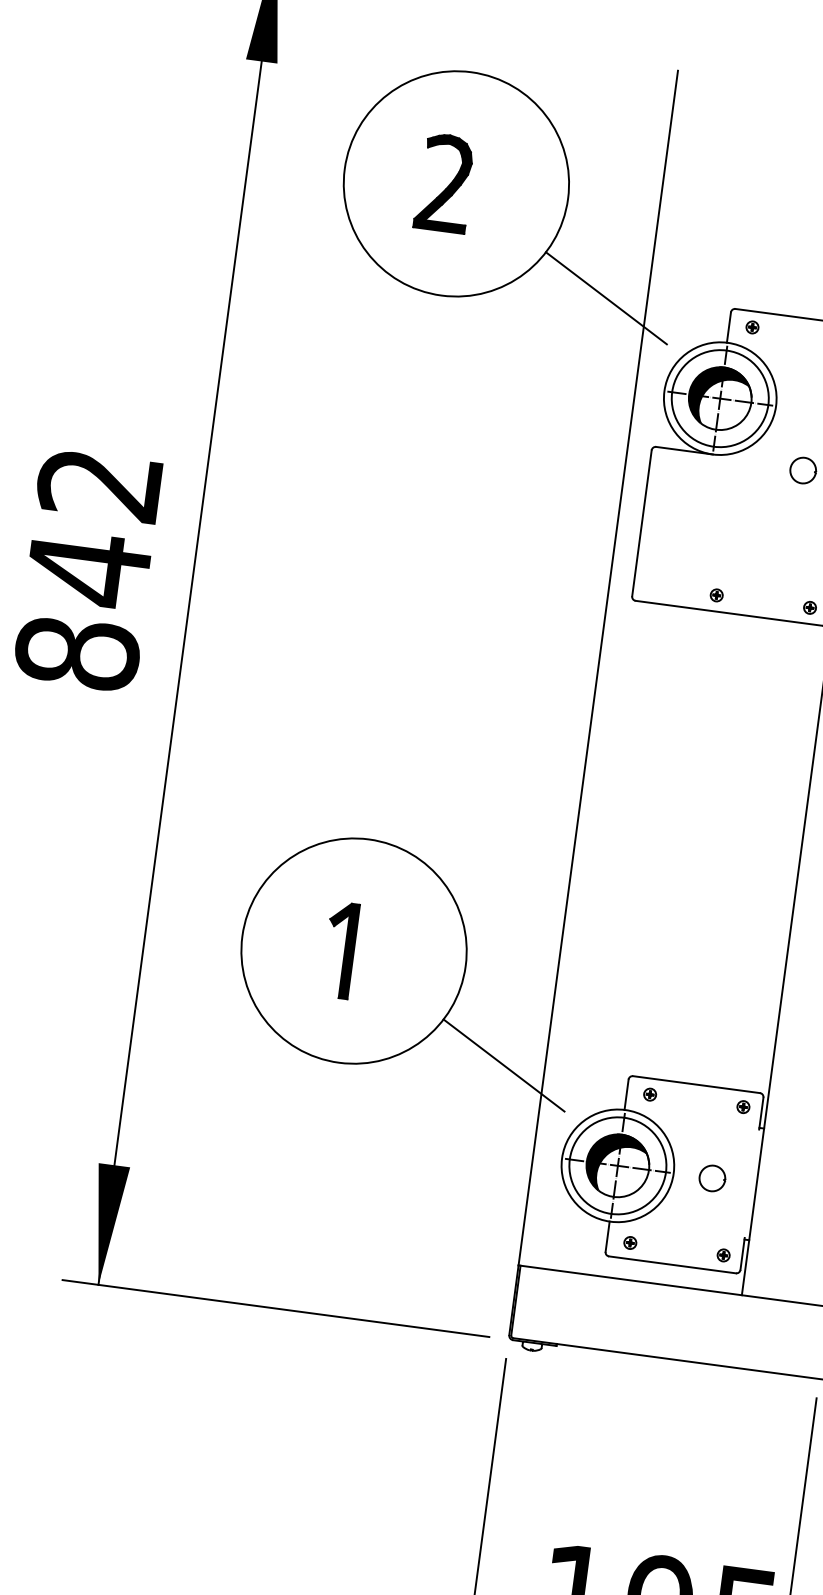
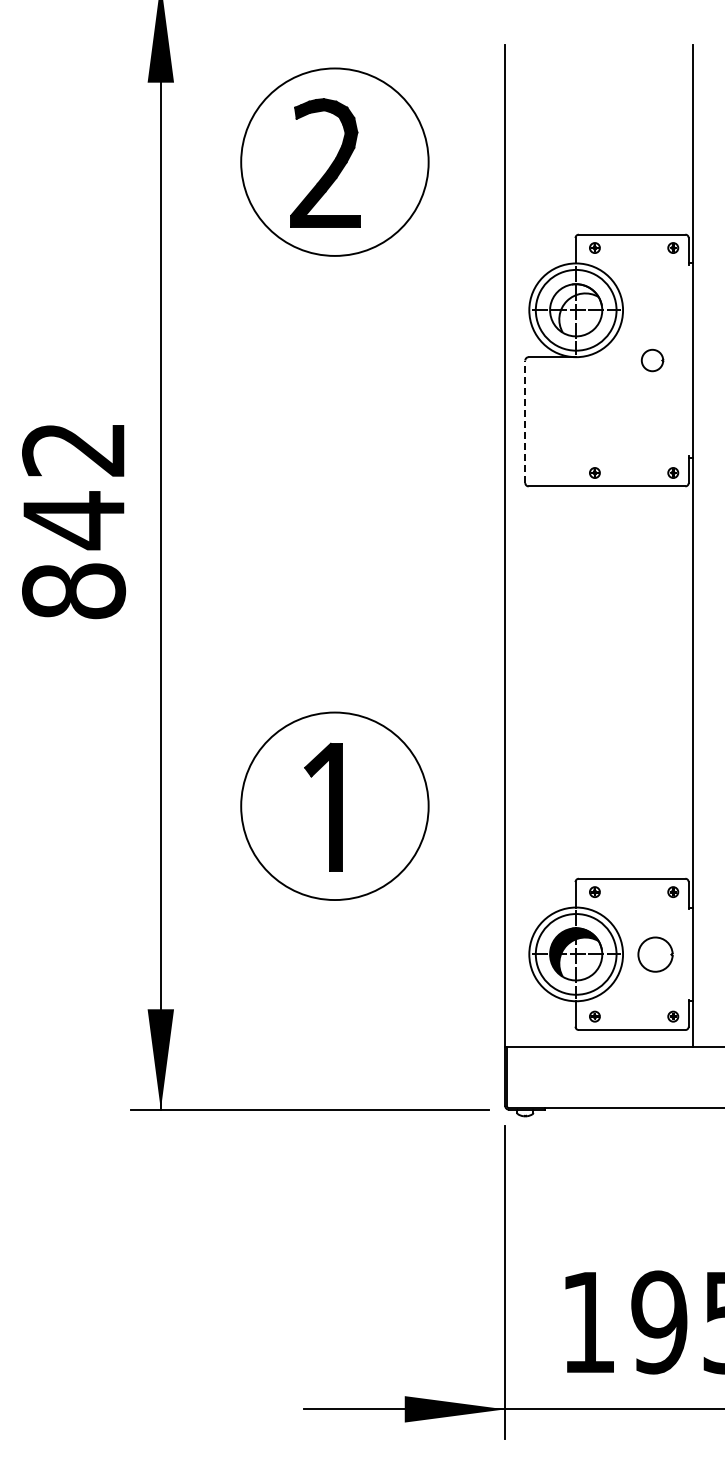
part: (445, 182) -> (325, 162), size x1.6
line: (606, 297) -> (471, 239), removed
hatch: (718, 396) -> (574, 308), removed
line: (642, 523) -> (525, 421), solid -> dashed
part: (339, 949) -> (322, 806), size x1.6
line: (504, 1064) -> (471, 883), removed
part: (712, 1177) -> (655, 953), size x1.6

